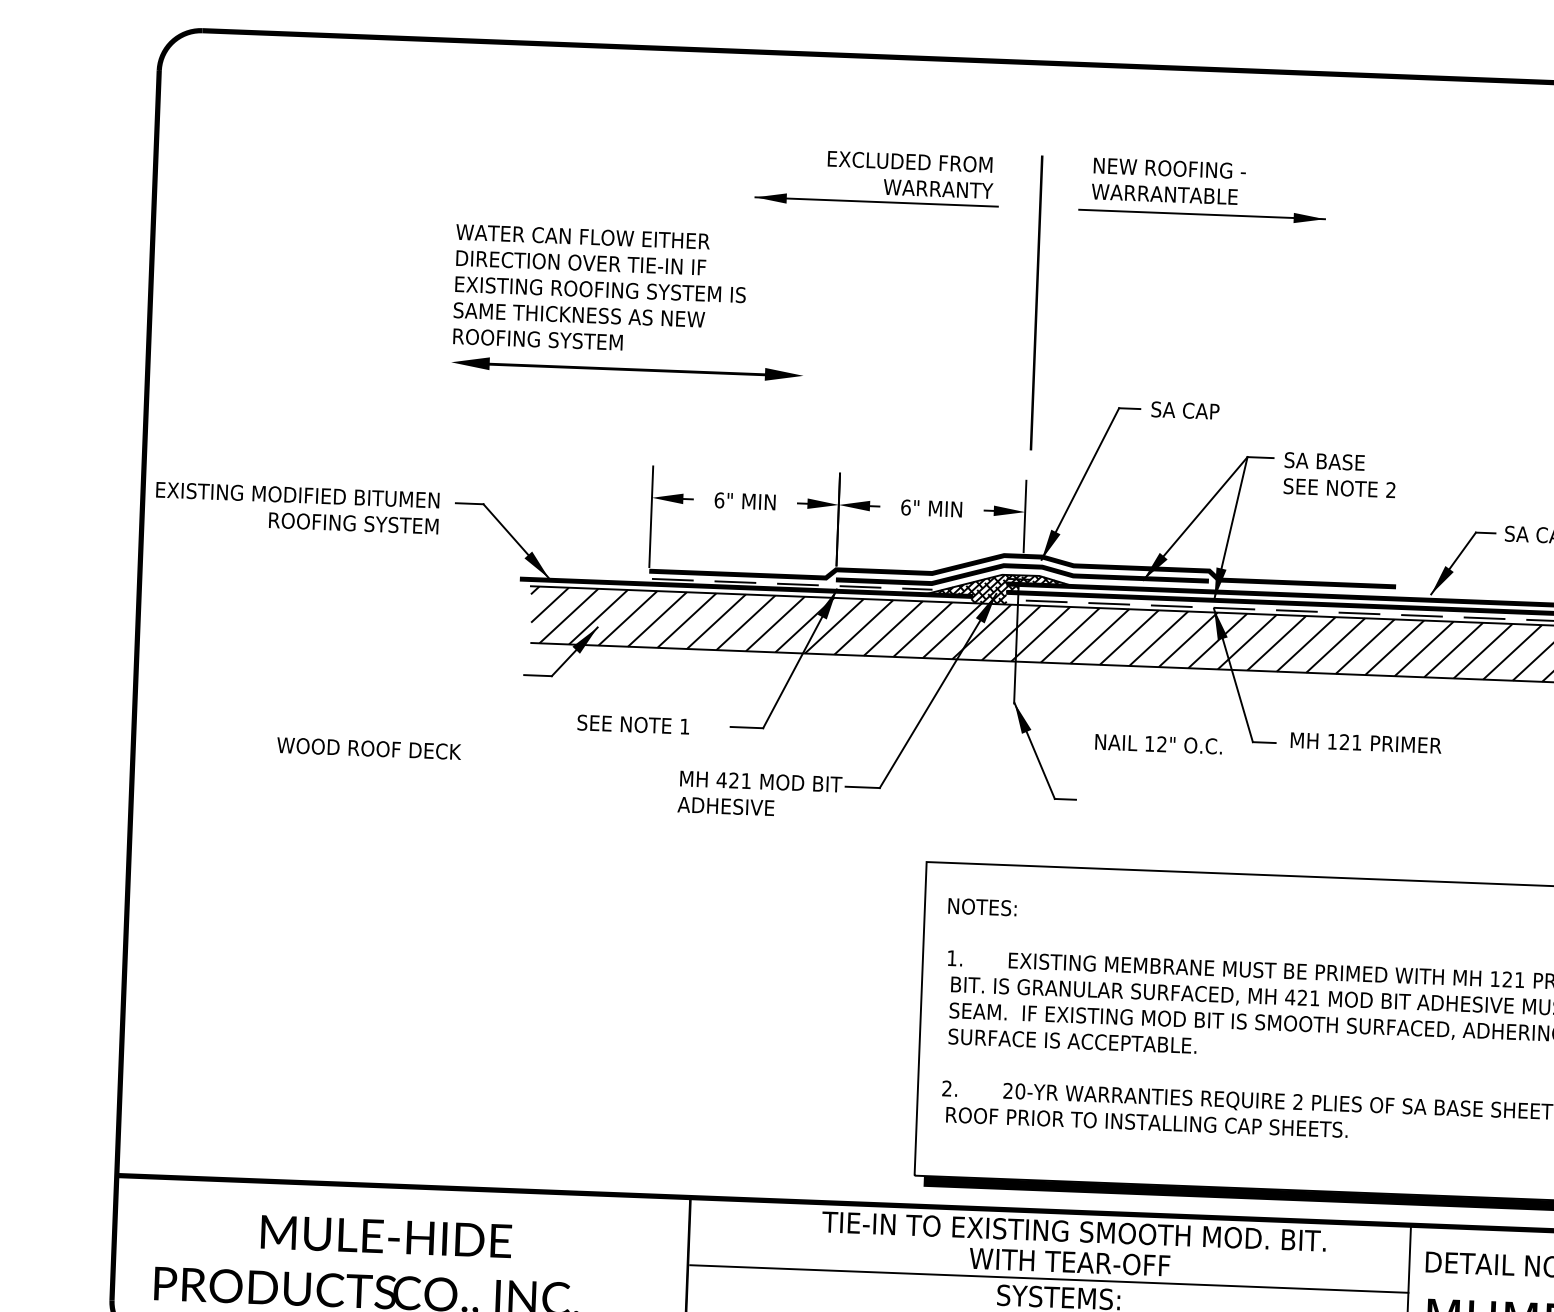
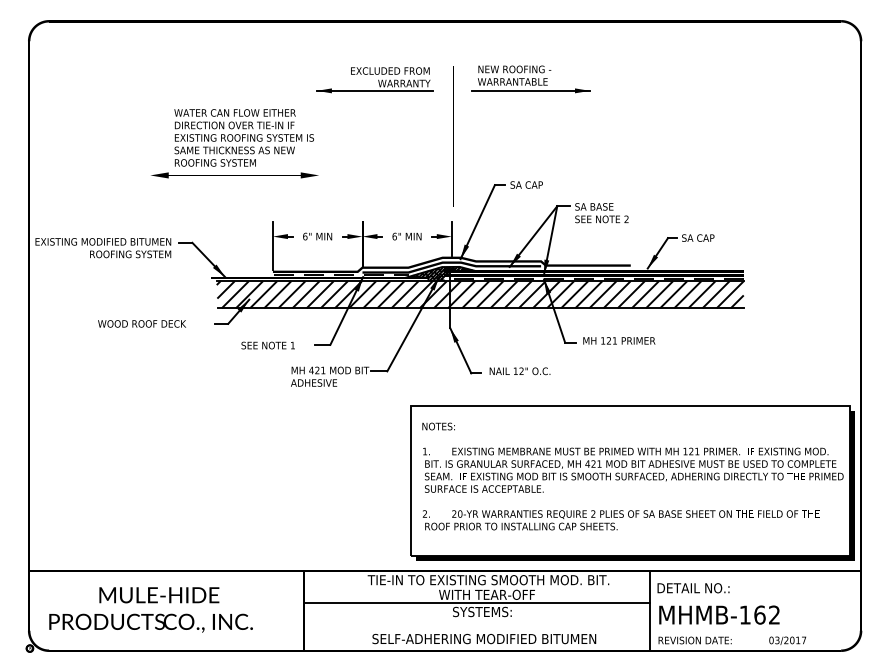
part: (626, 369) -> (234, 175), moved
text: (1157, 744) -> (519, 371), moved
text: (367, 747) -> (141, 323), moved

